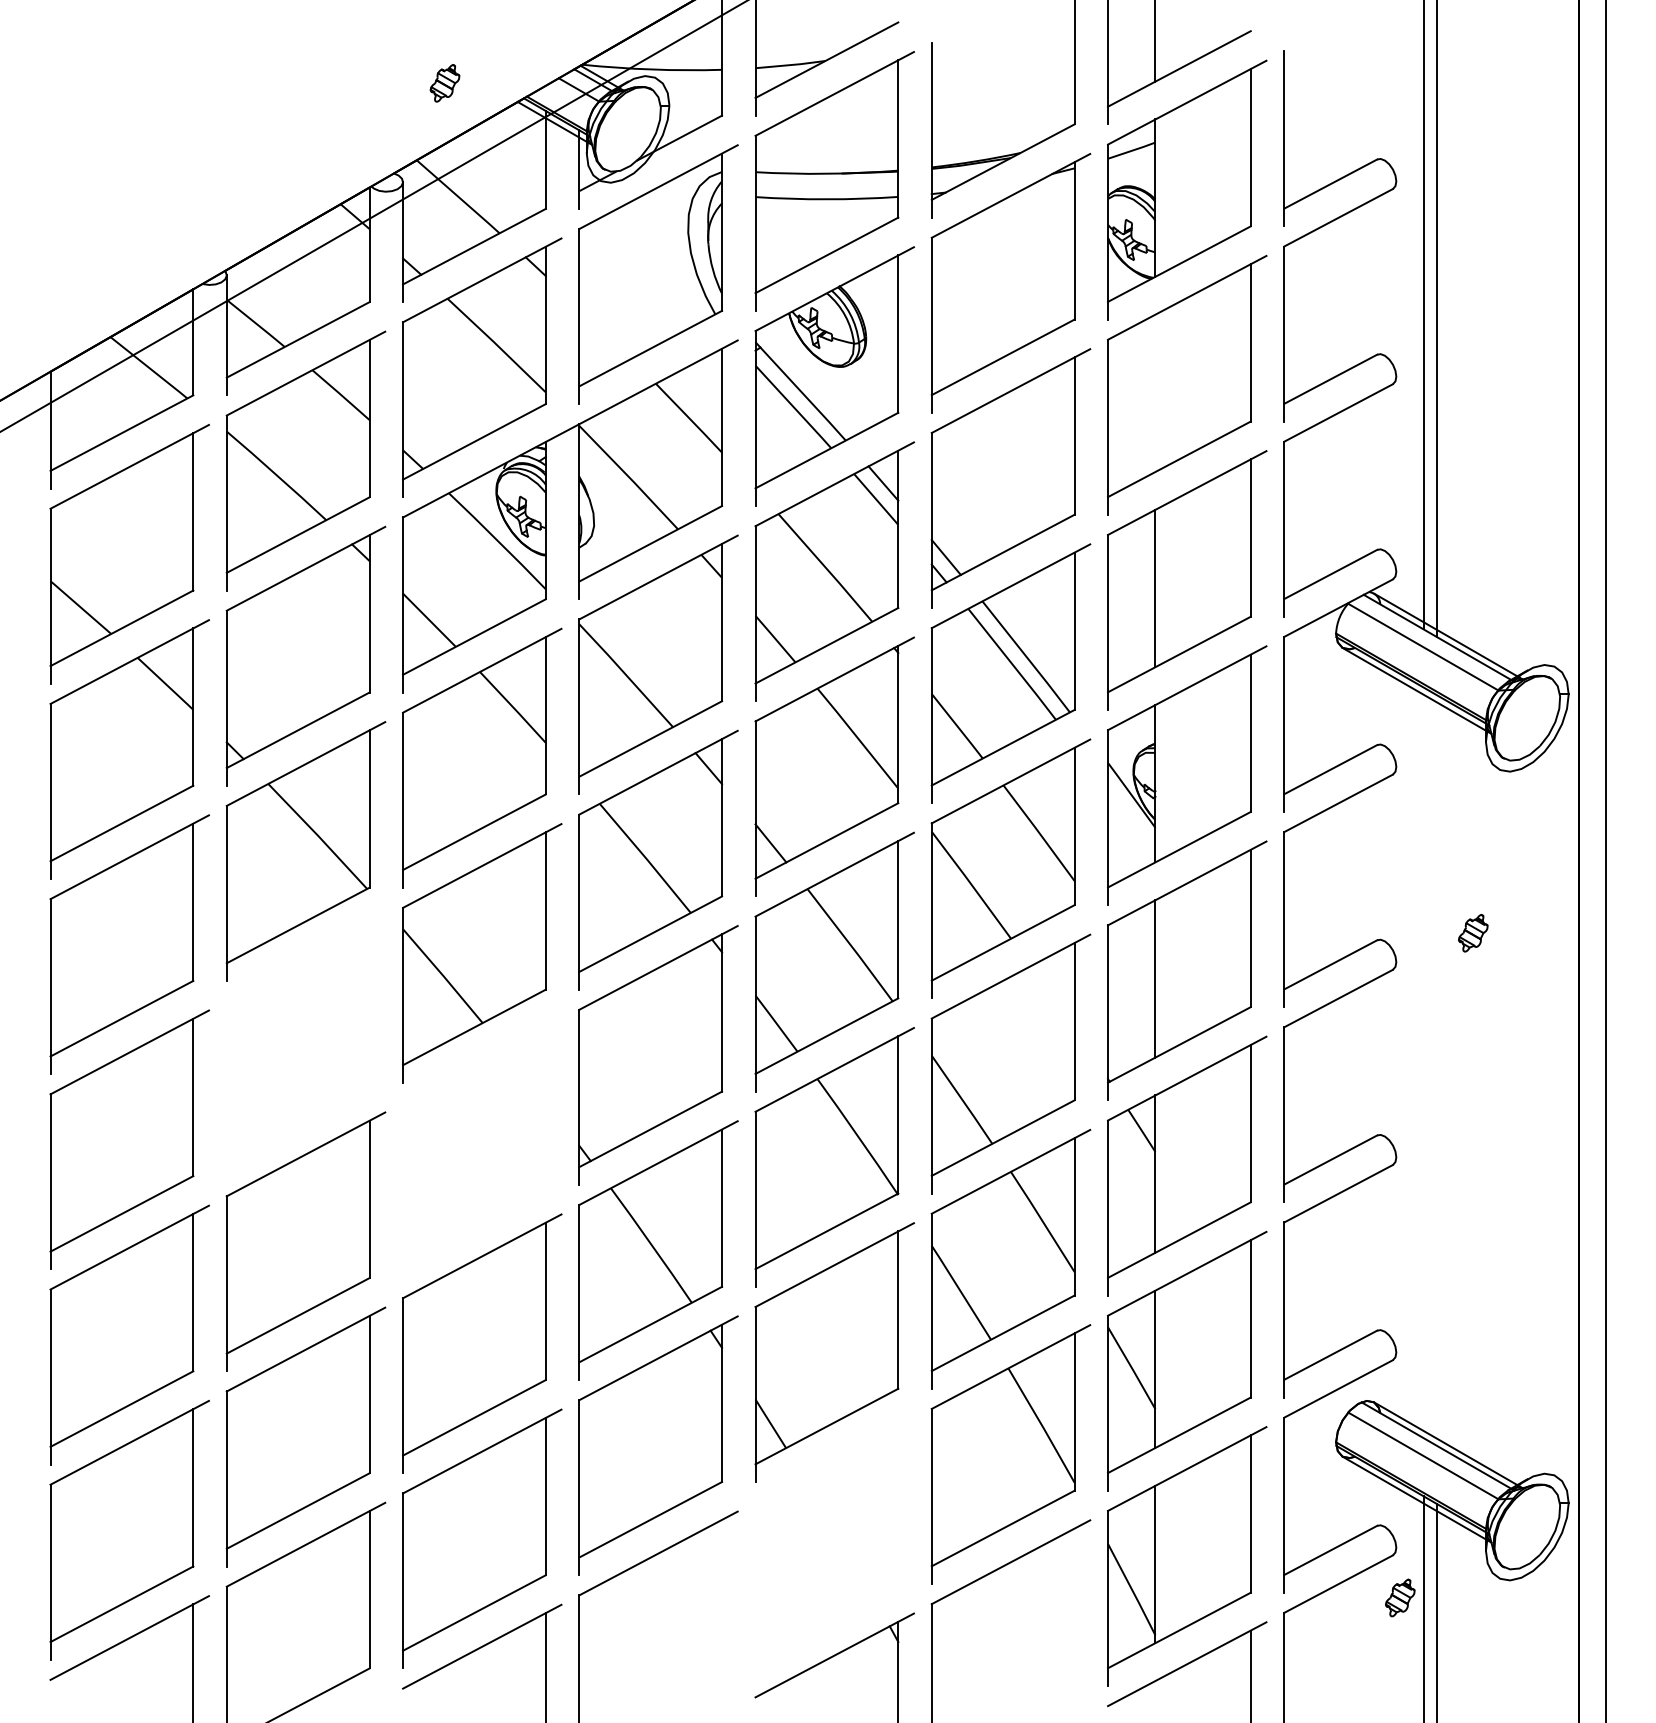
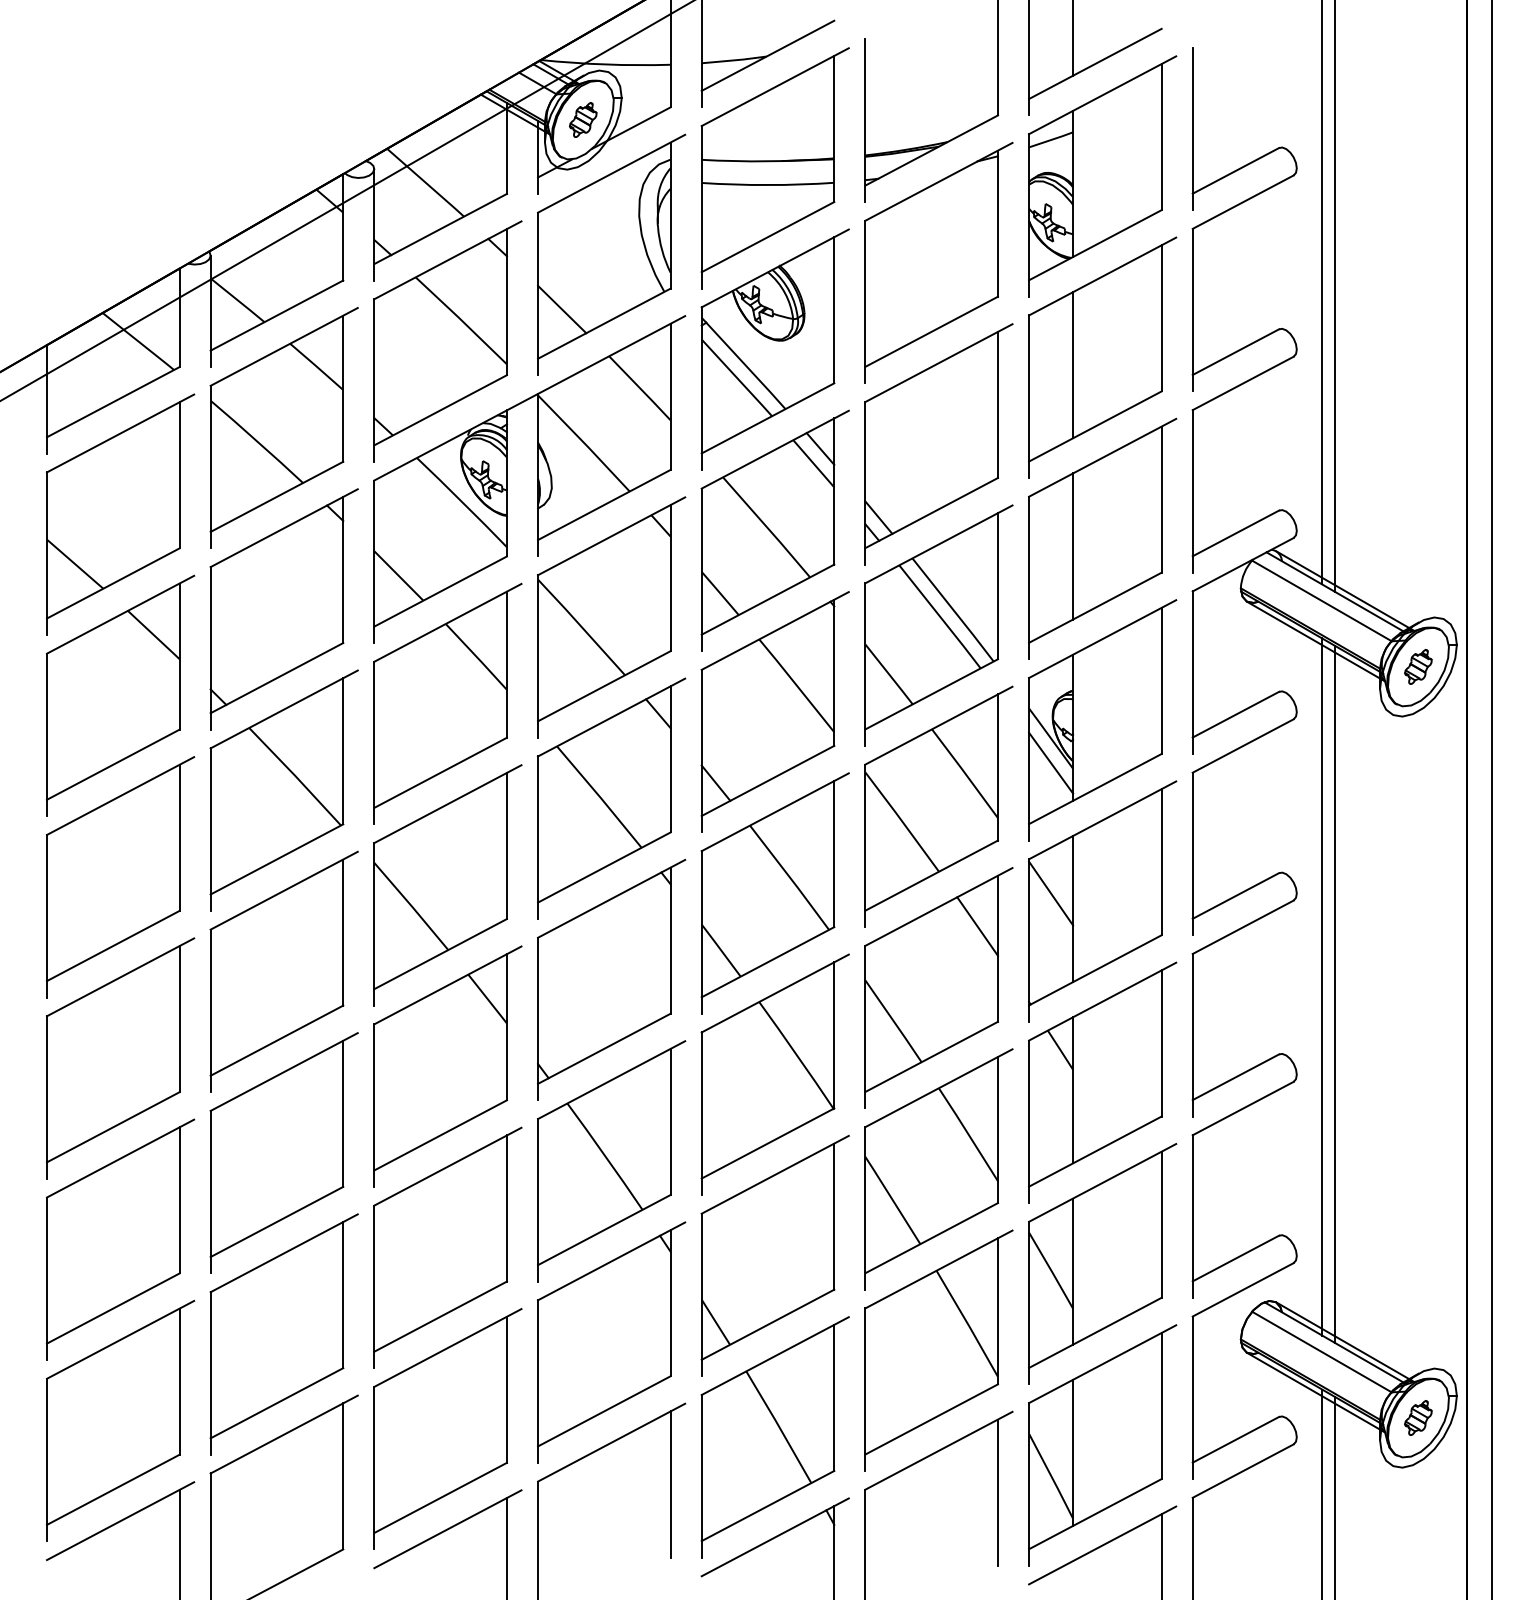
part: (444, 83) -> (582, 120), moved
line: (605, 332) -> (562, 308), added
line: (1155, 393) -> (1073, 365), added
line: (1131, 821) -> (1050, 762), added
part: (1473, 933) -> (1418, 667), moved
line: (1131, 961) -> (1050, 892), added
line: (1052, 997) -> (977, 926), added
part: (305, 1046) -> (283, 971), added
line: (1423, 1062) -> (1322, 986), added
line: (1437, 1070) -> (1335, 994), added
part: (482, 1148) -> (448, 1066), added
part: (834, 1547) -> (775, 1437), added
part: (1400, 1597) -> (1418, 1417), moved
line: (722, 1598) -> (671, 1484), added
line: (1074, 1606) -> (997, 1491), added

